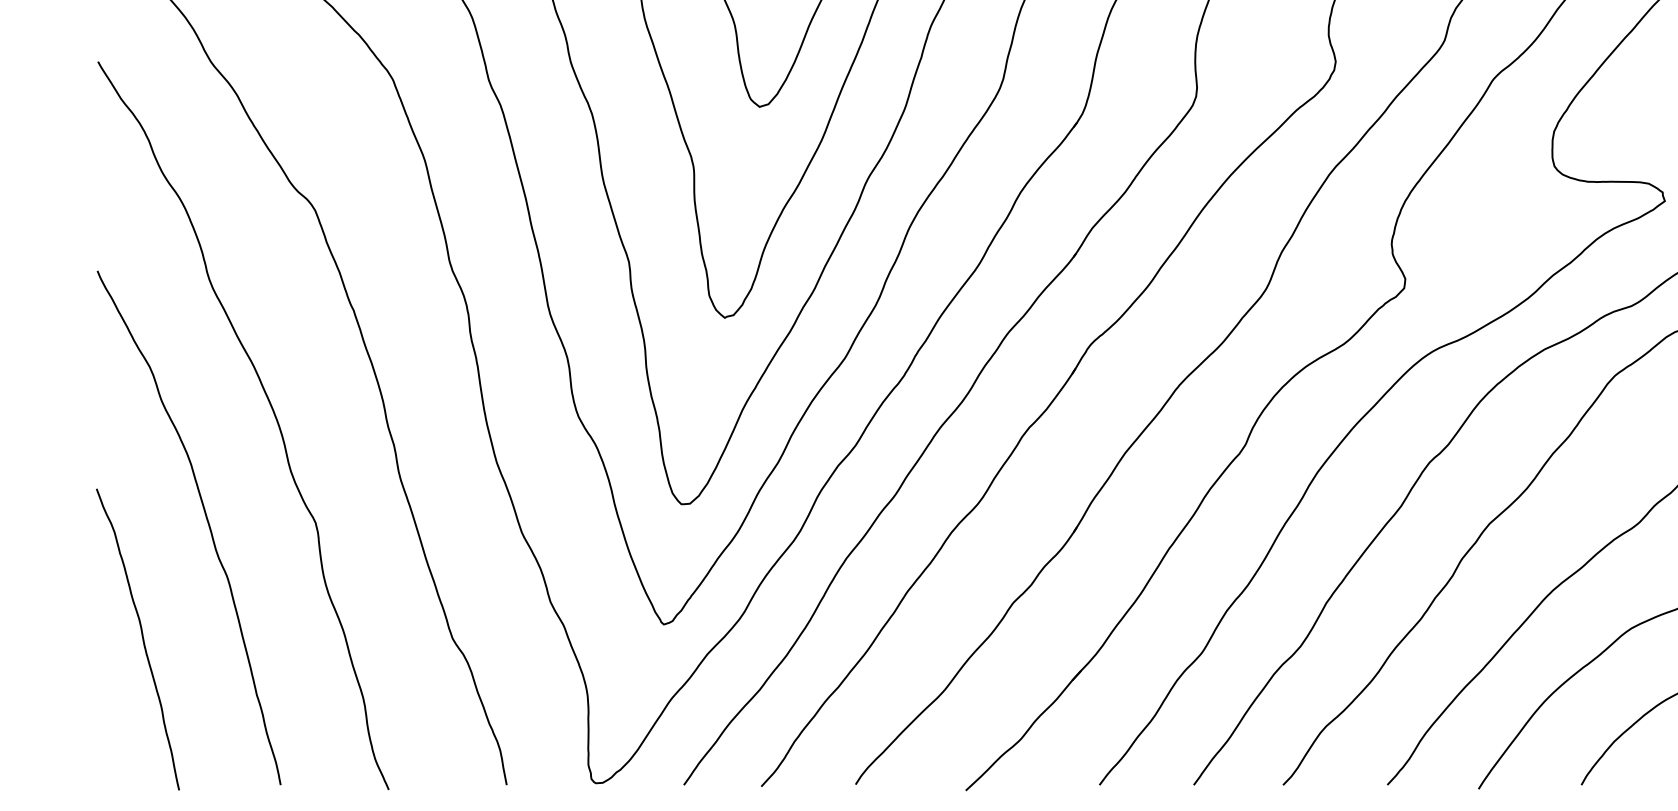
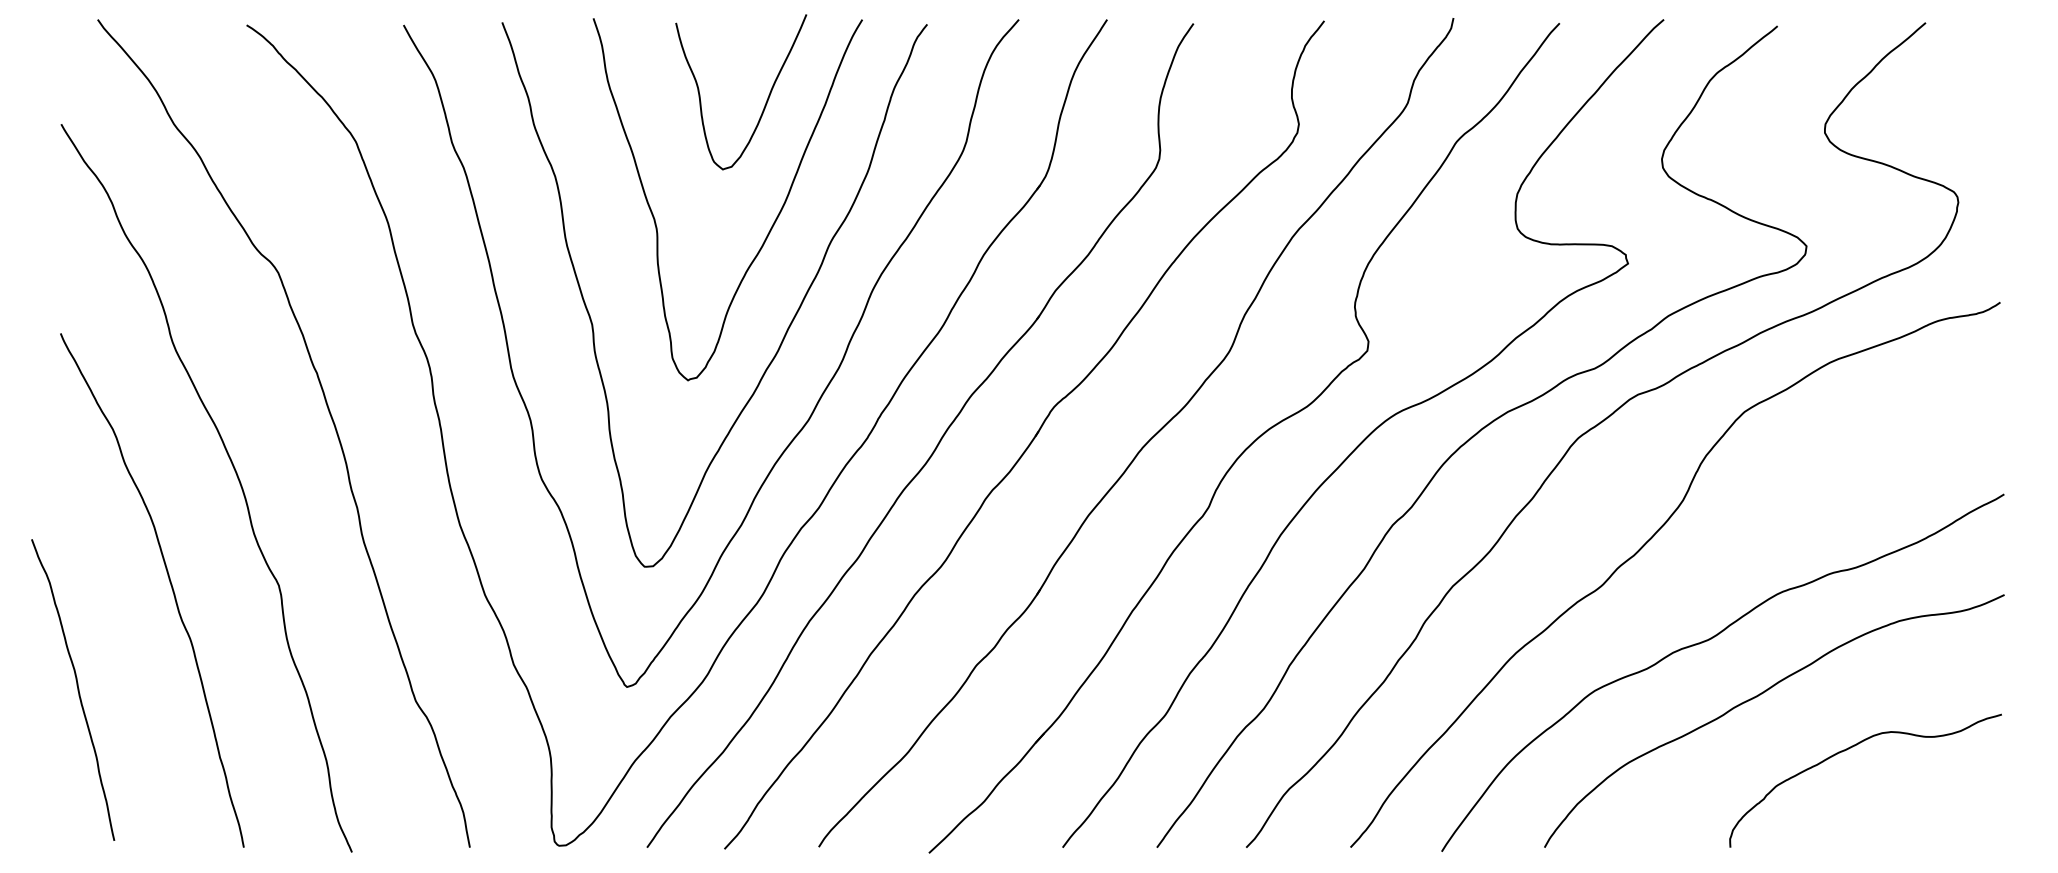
curve: (142, 638) -> (77, 689), moved

